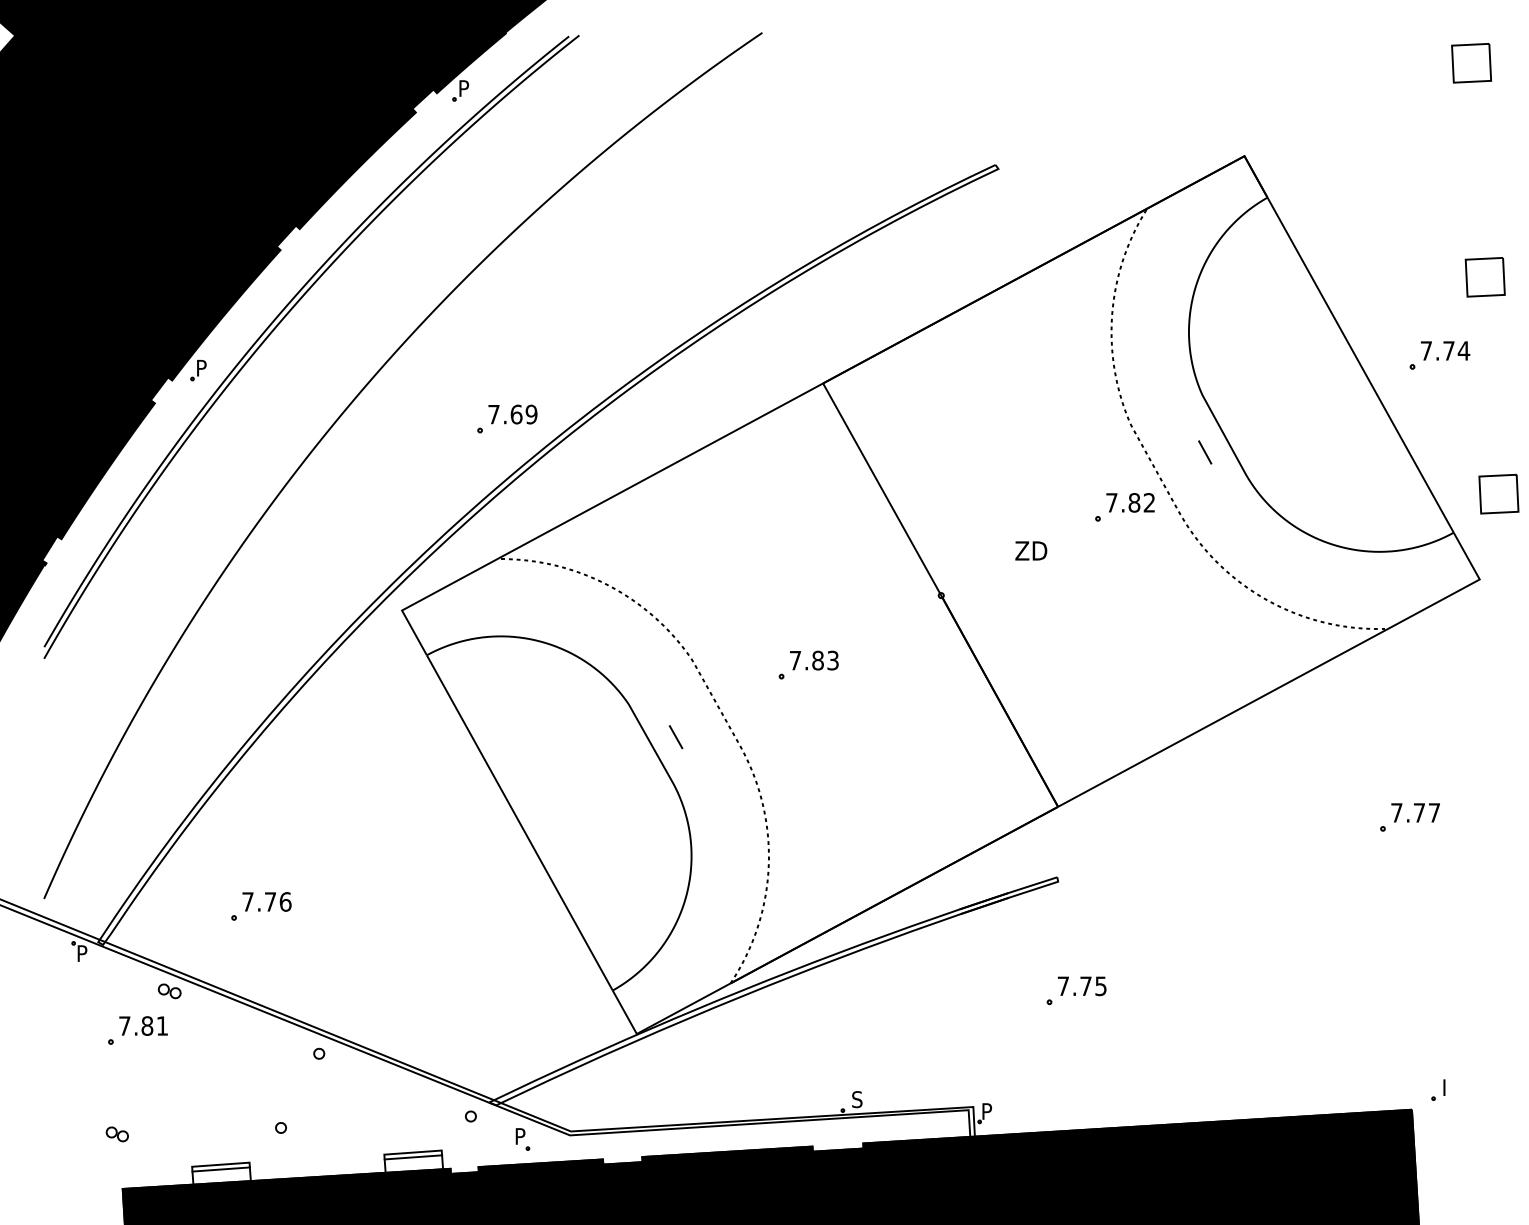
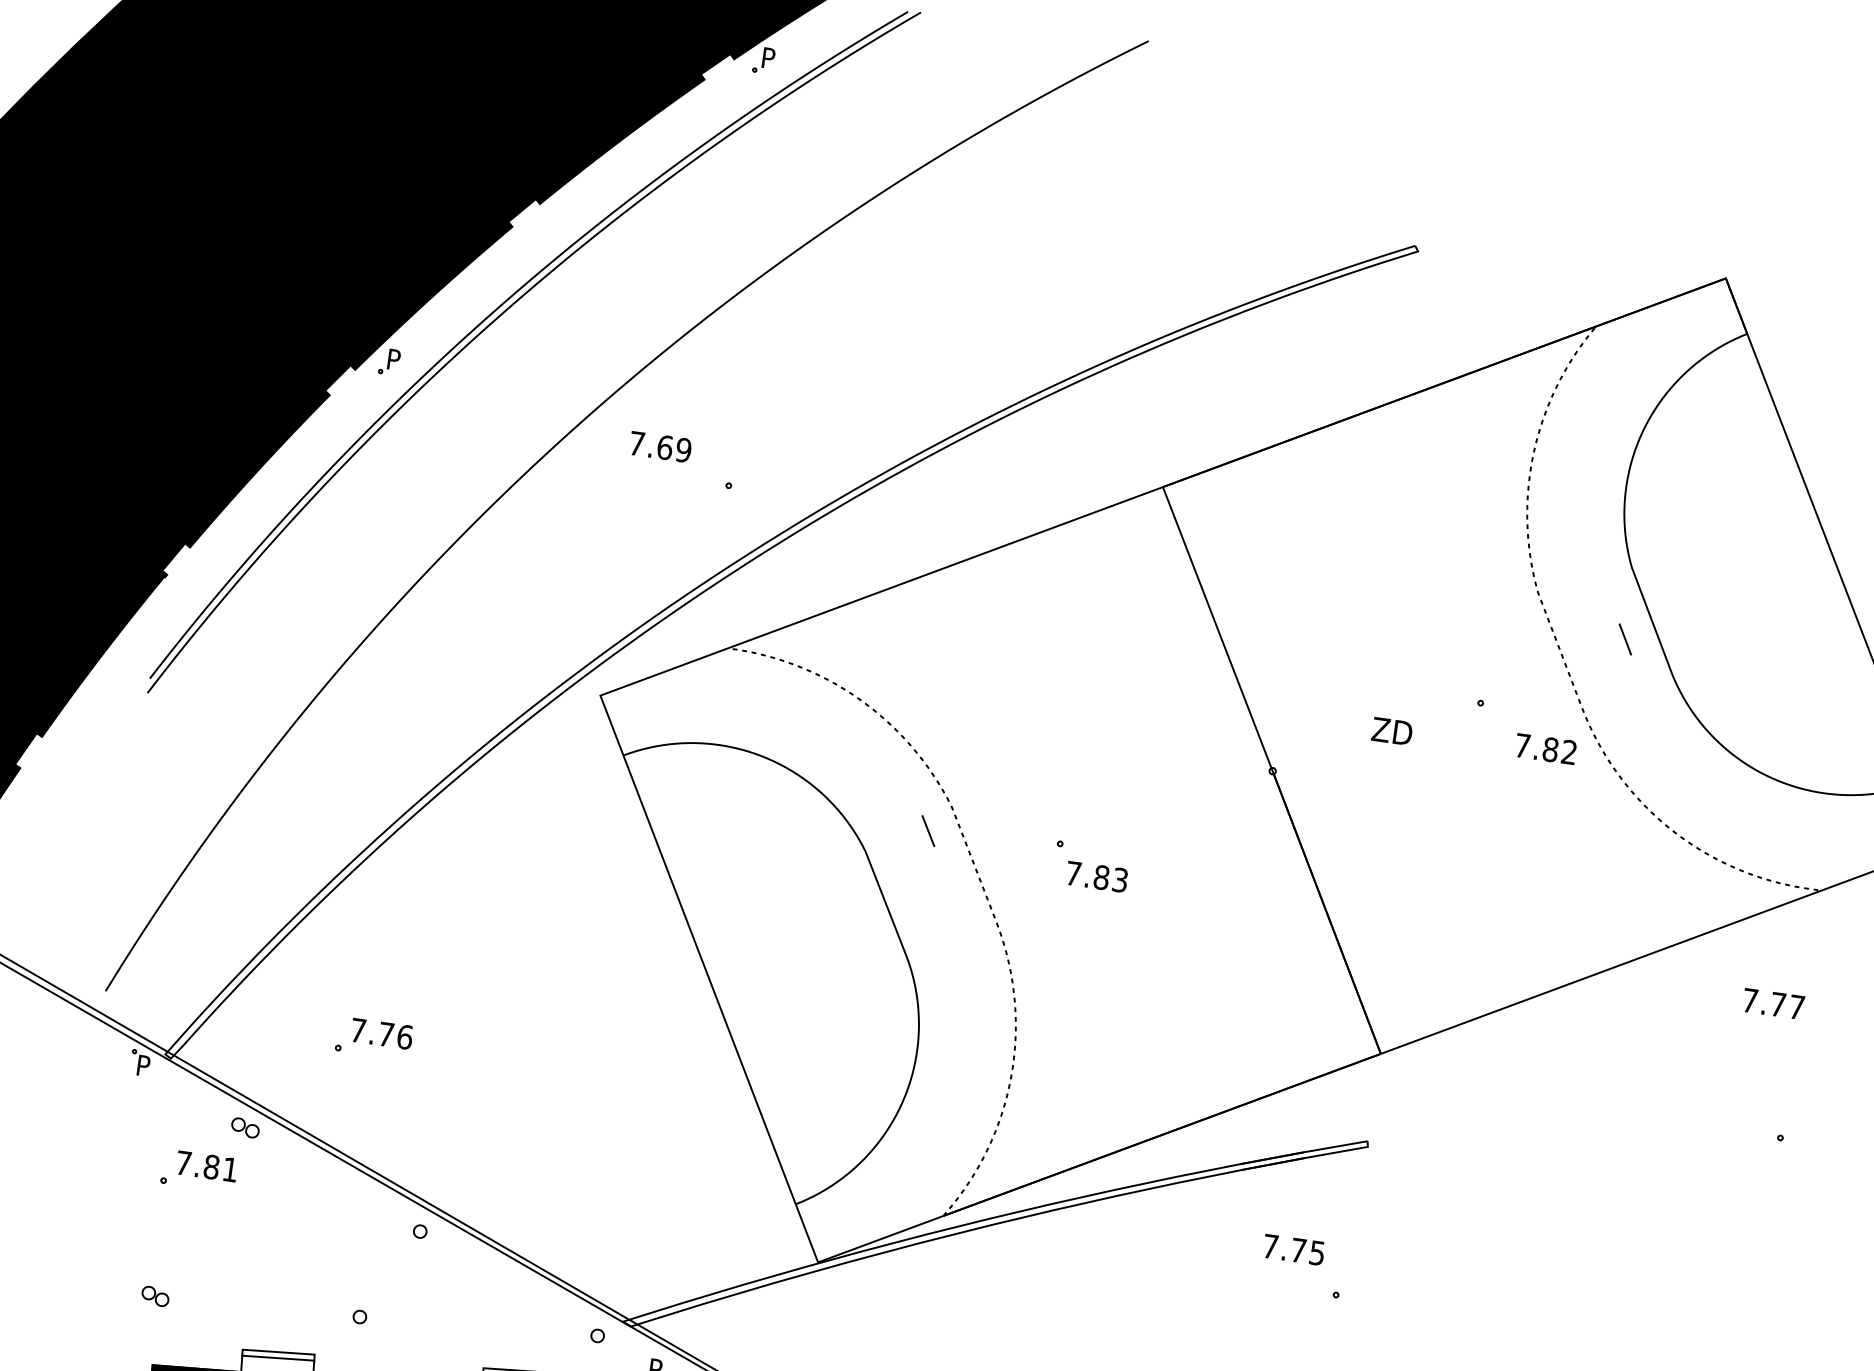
text: (512, 414) -> (660, 446), moved
text: (1130, 502) -> (1545, 748), moved
text: (814, 660) -> (1097, 876), moved
line: (676, 737) -> (928, 831), moved
text: (1415, 812) -> (1773, 1003), moved
text: (1082, 986) -> (1294, 1250), moved

